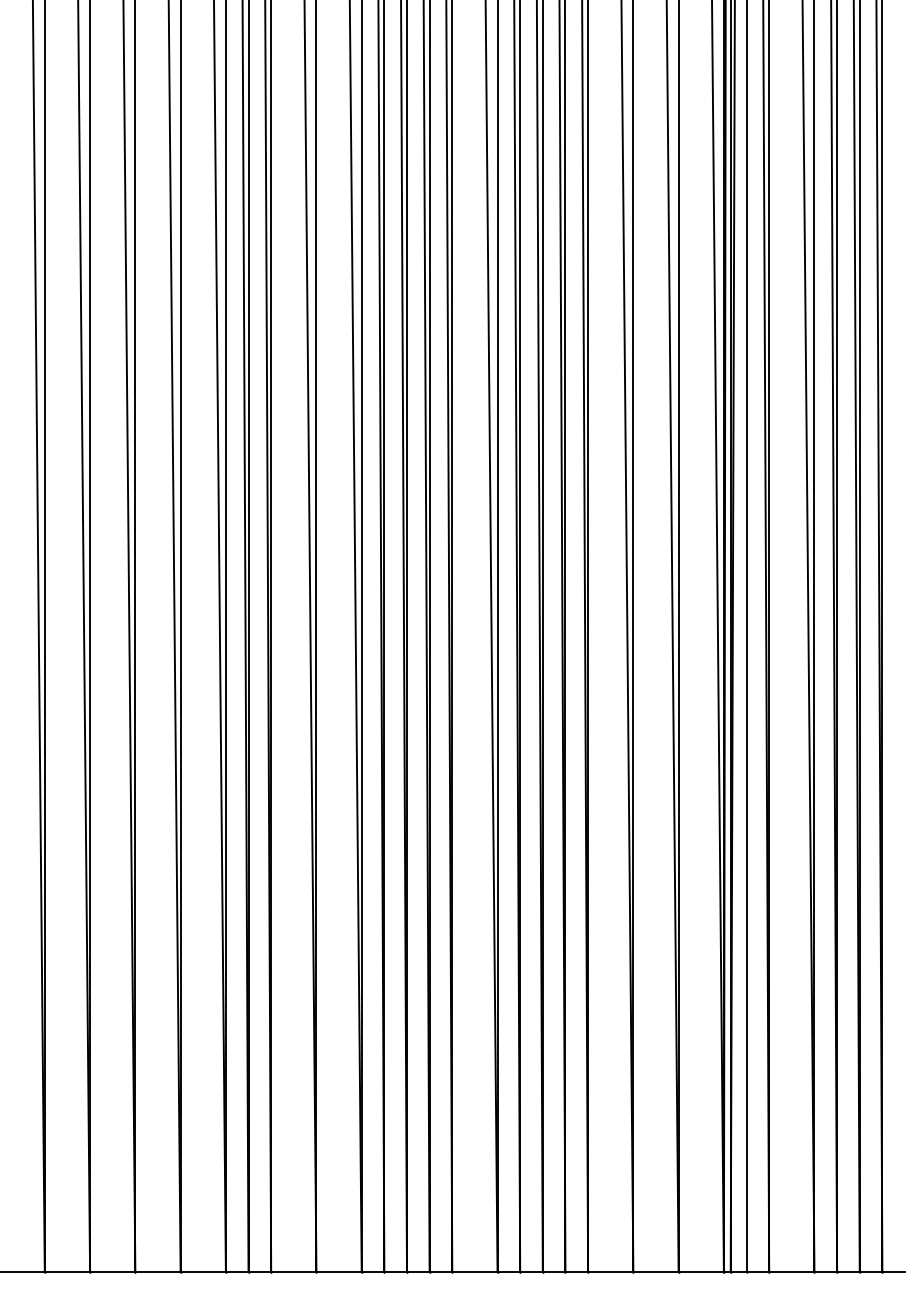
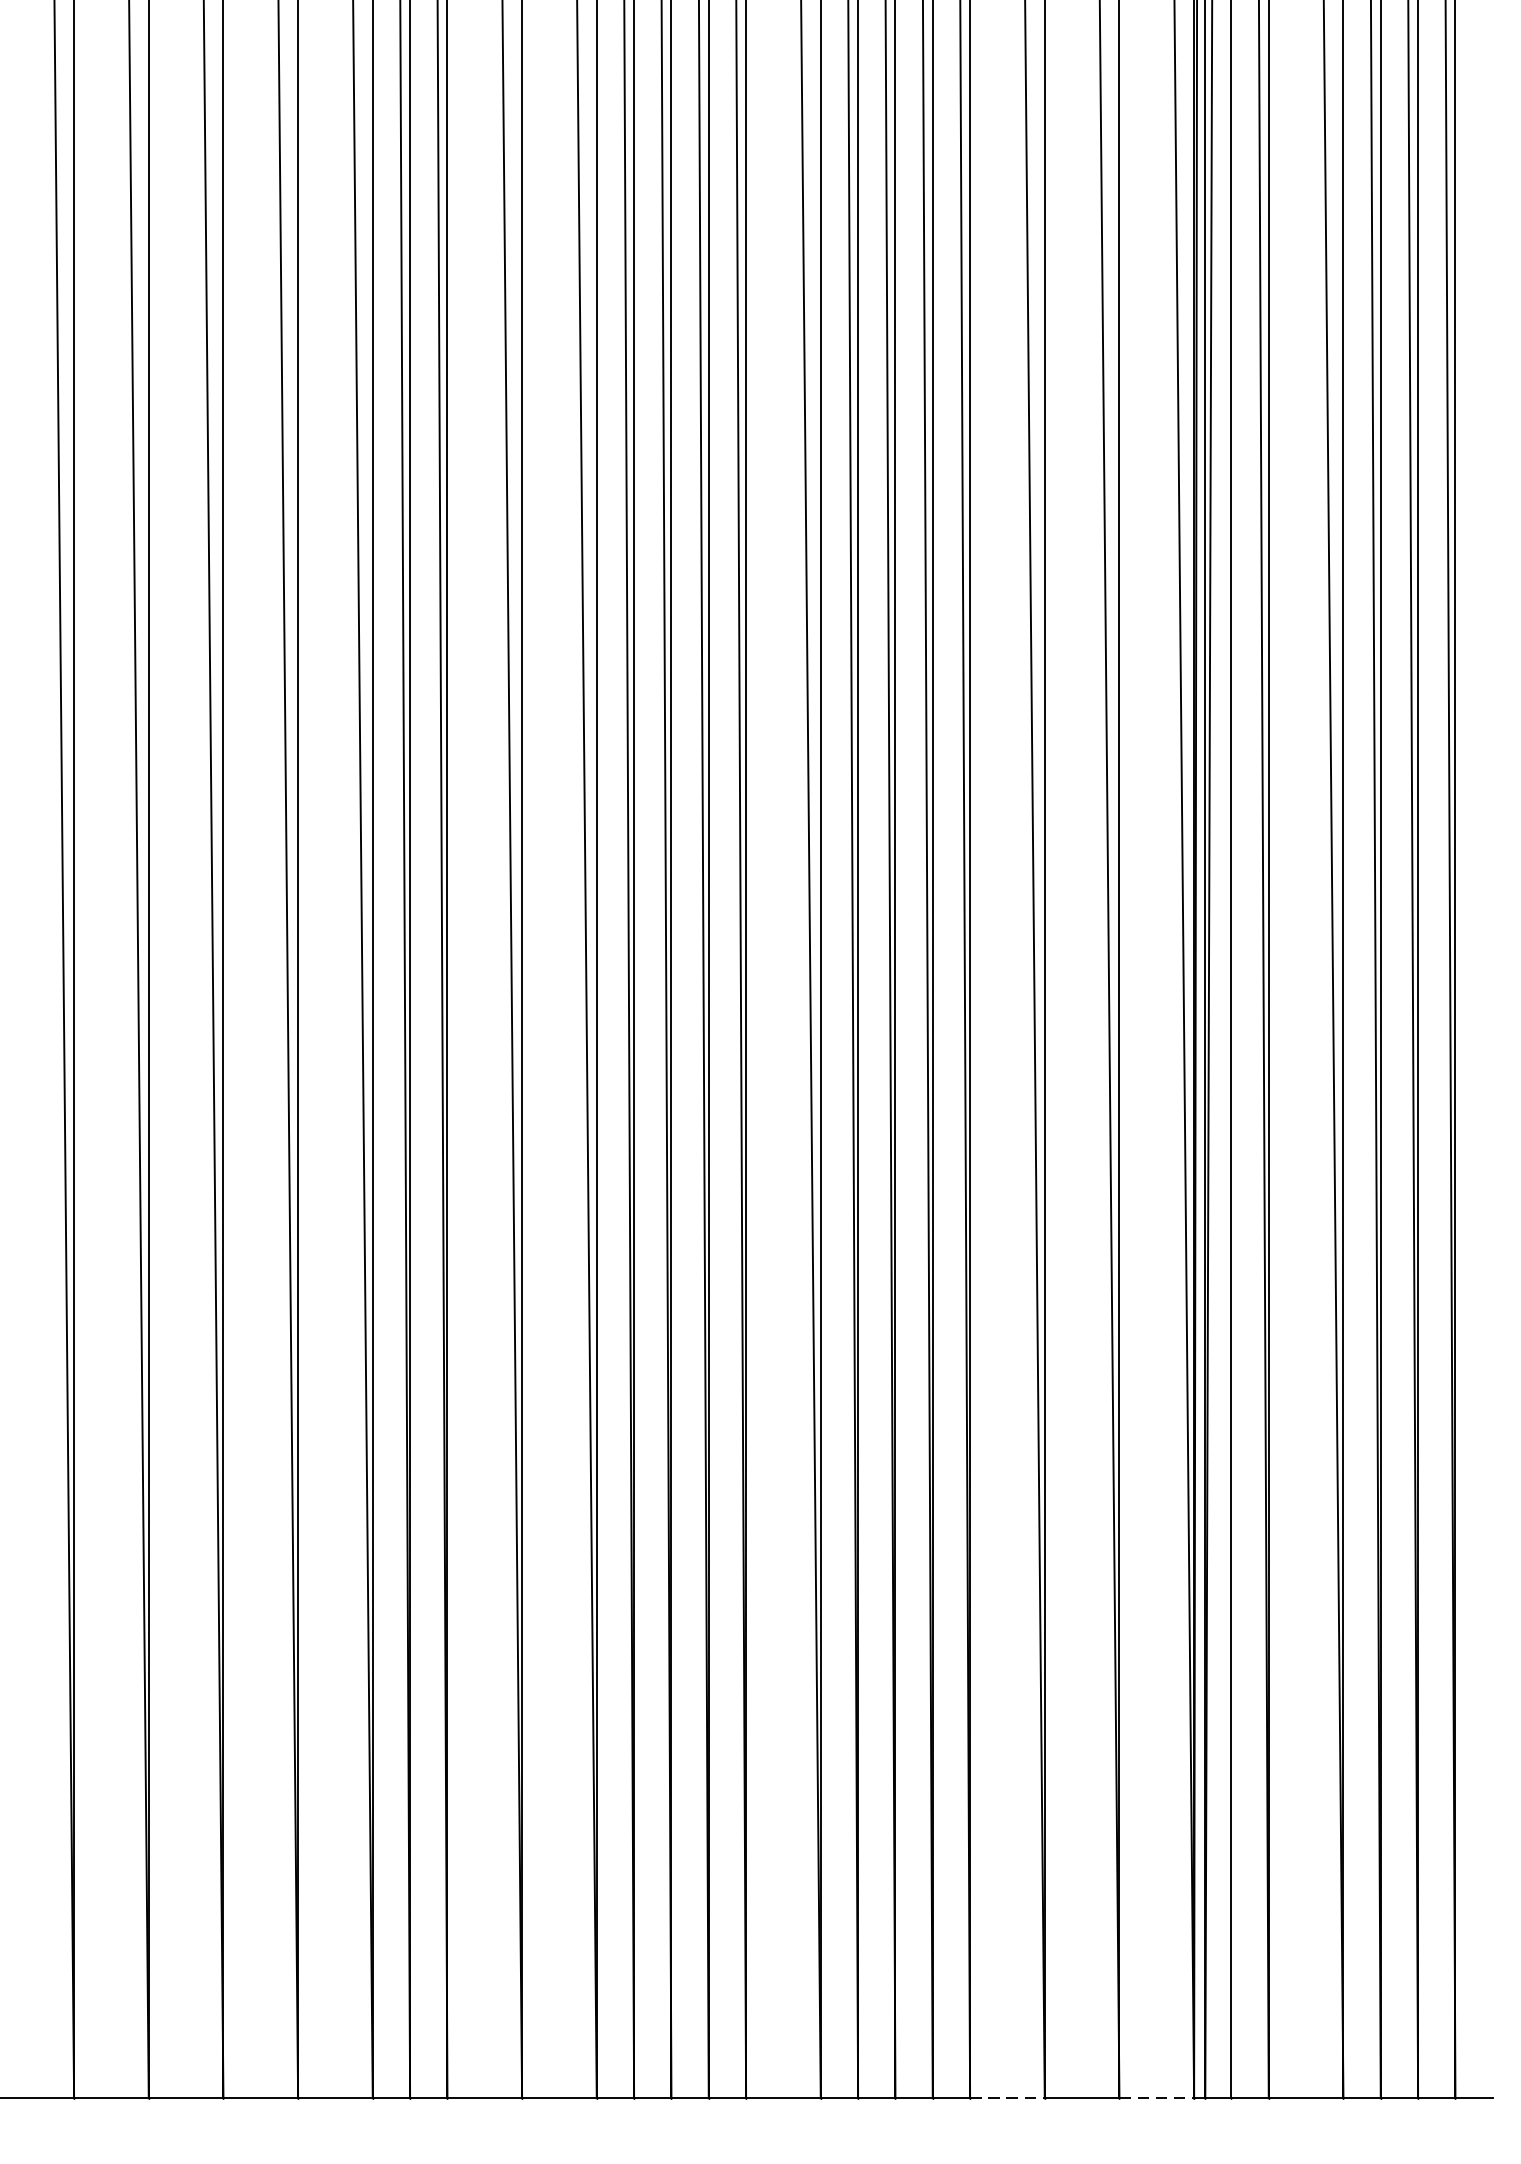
line: (610, 1272) -> (1007, 2098), solid -> dashed
line: (701, 1272) -> (1157, 2098), solid -> dashed

